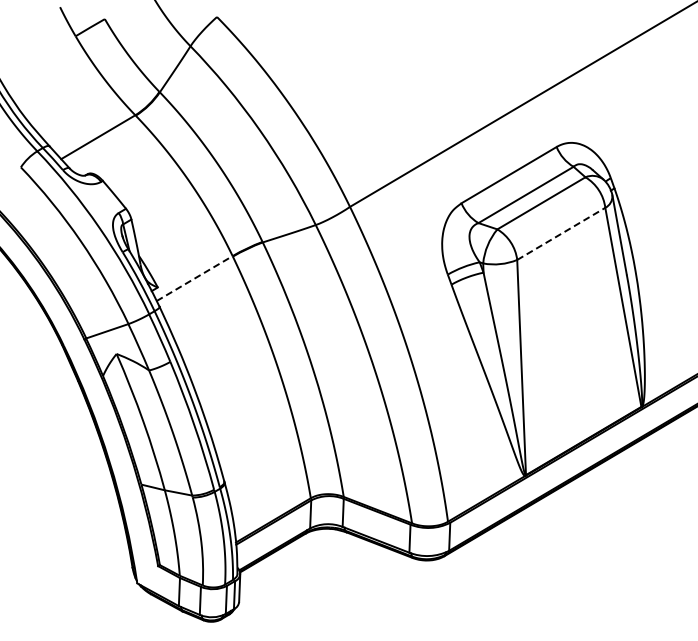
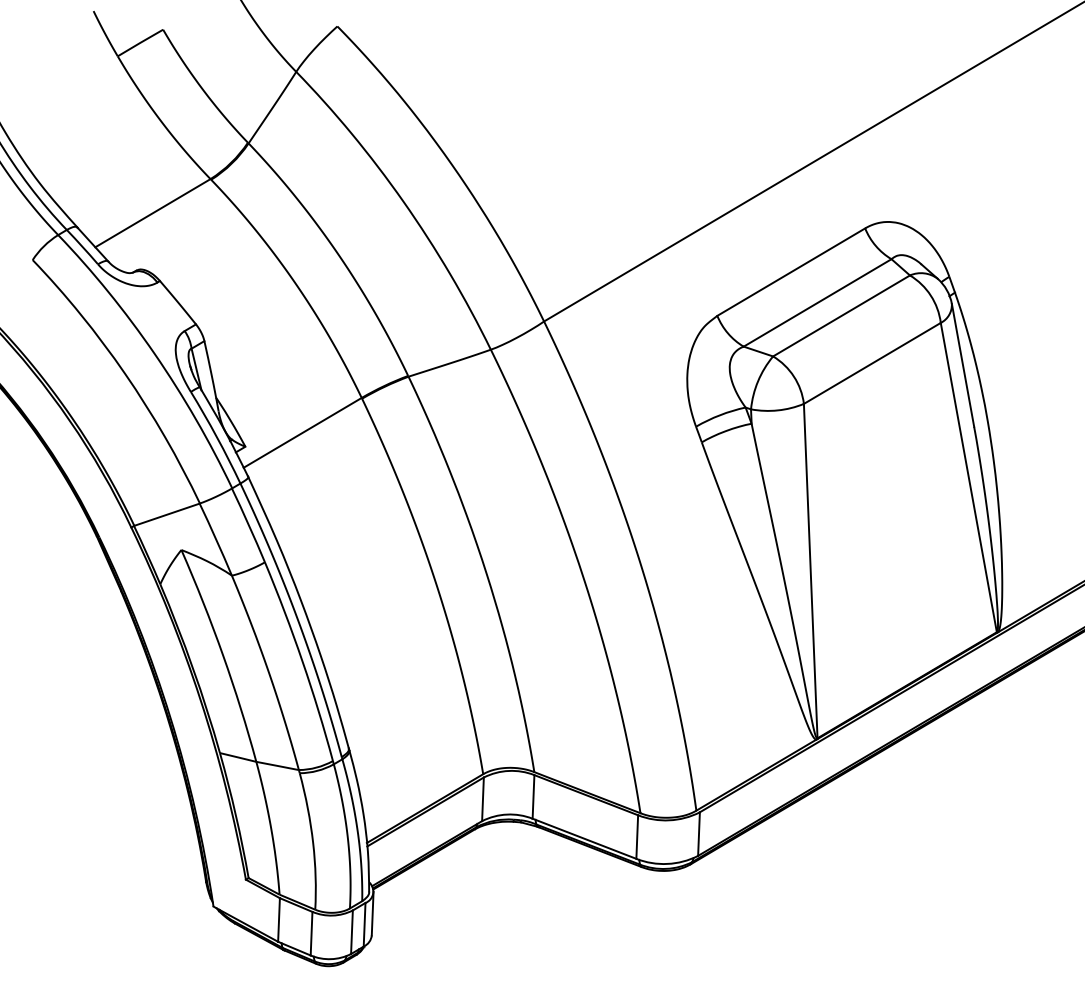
line: (561, 233) -> (872, 362), dashed -> solid
line: (195, 278) -> (303, 432), dashed -> solid

